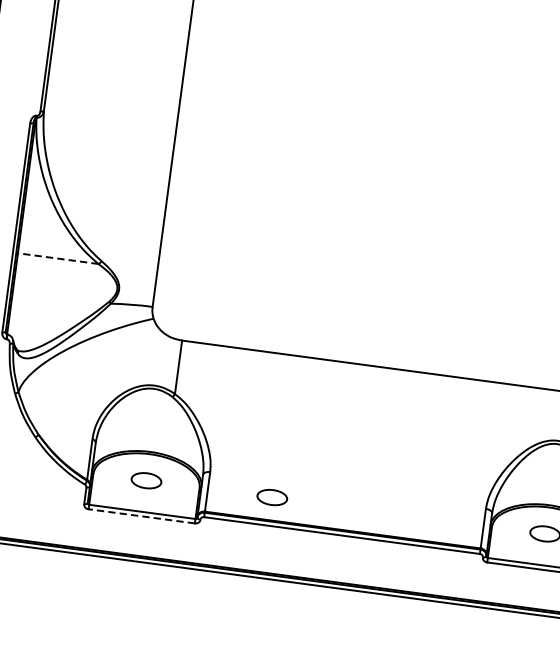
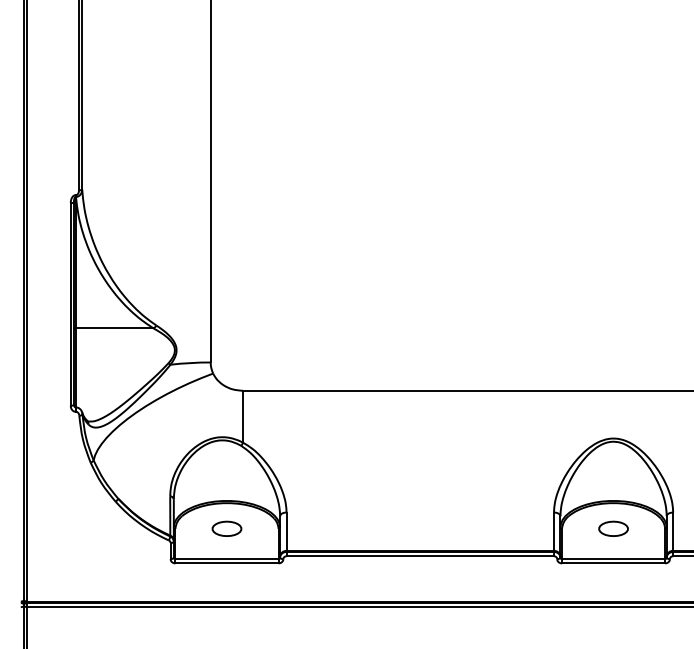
line: (58, 258) -> (114, 328), dashed -> solid
part: (271, 497) -> (348, 528), removed
line: (141, 516) -> (226, 563), dashed -> solid

